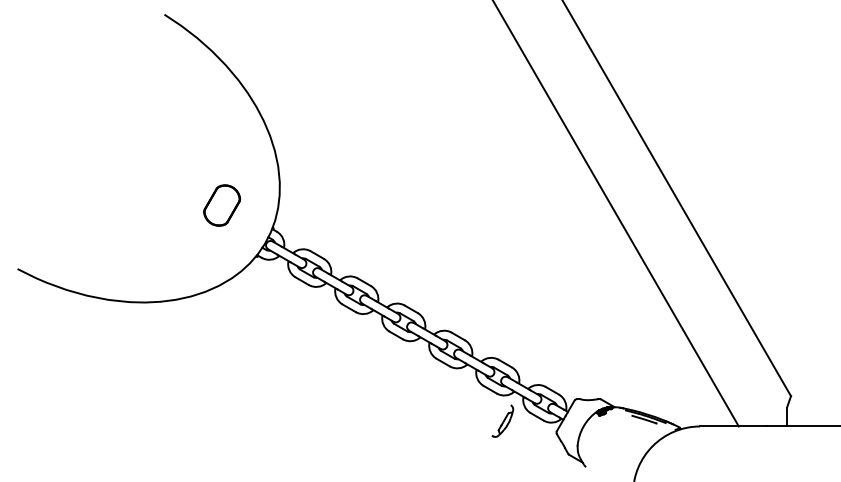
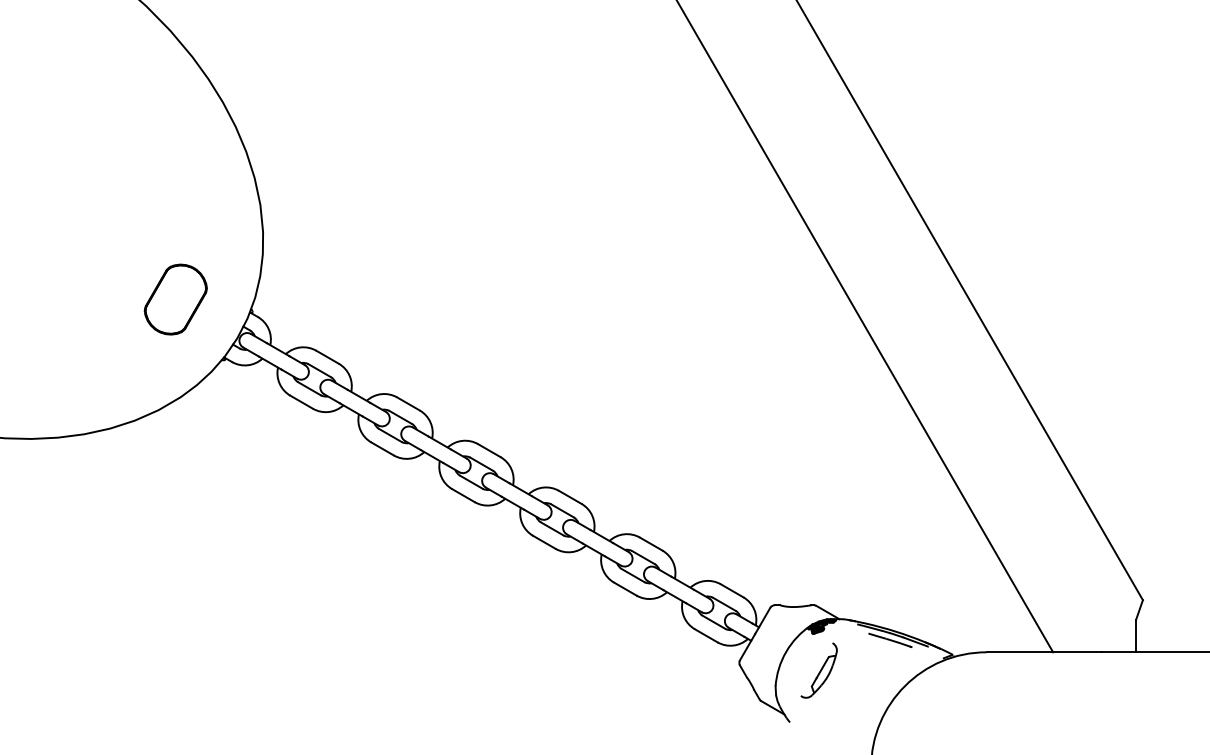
part: (221, 205) -> (174, 299), moved
part: (502, 420) -> (818, 669), moved

